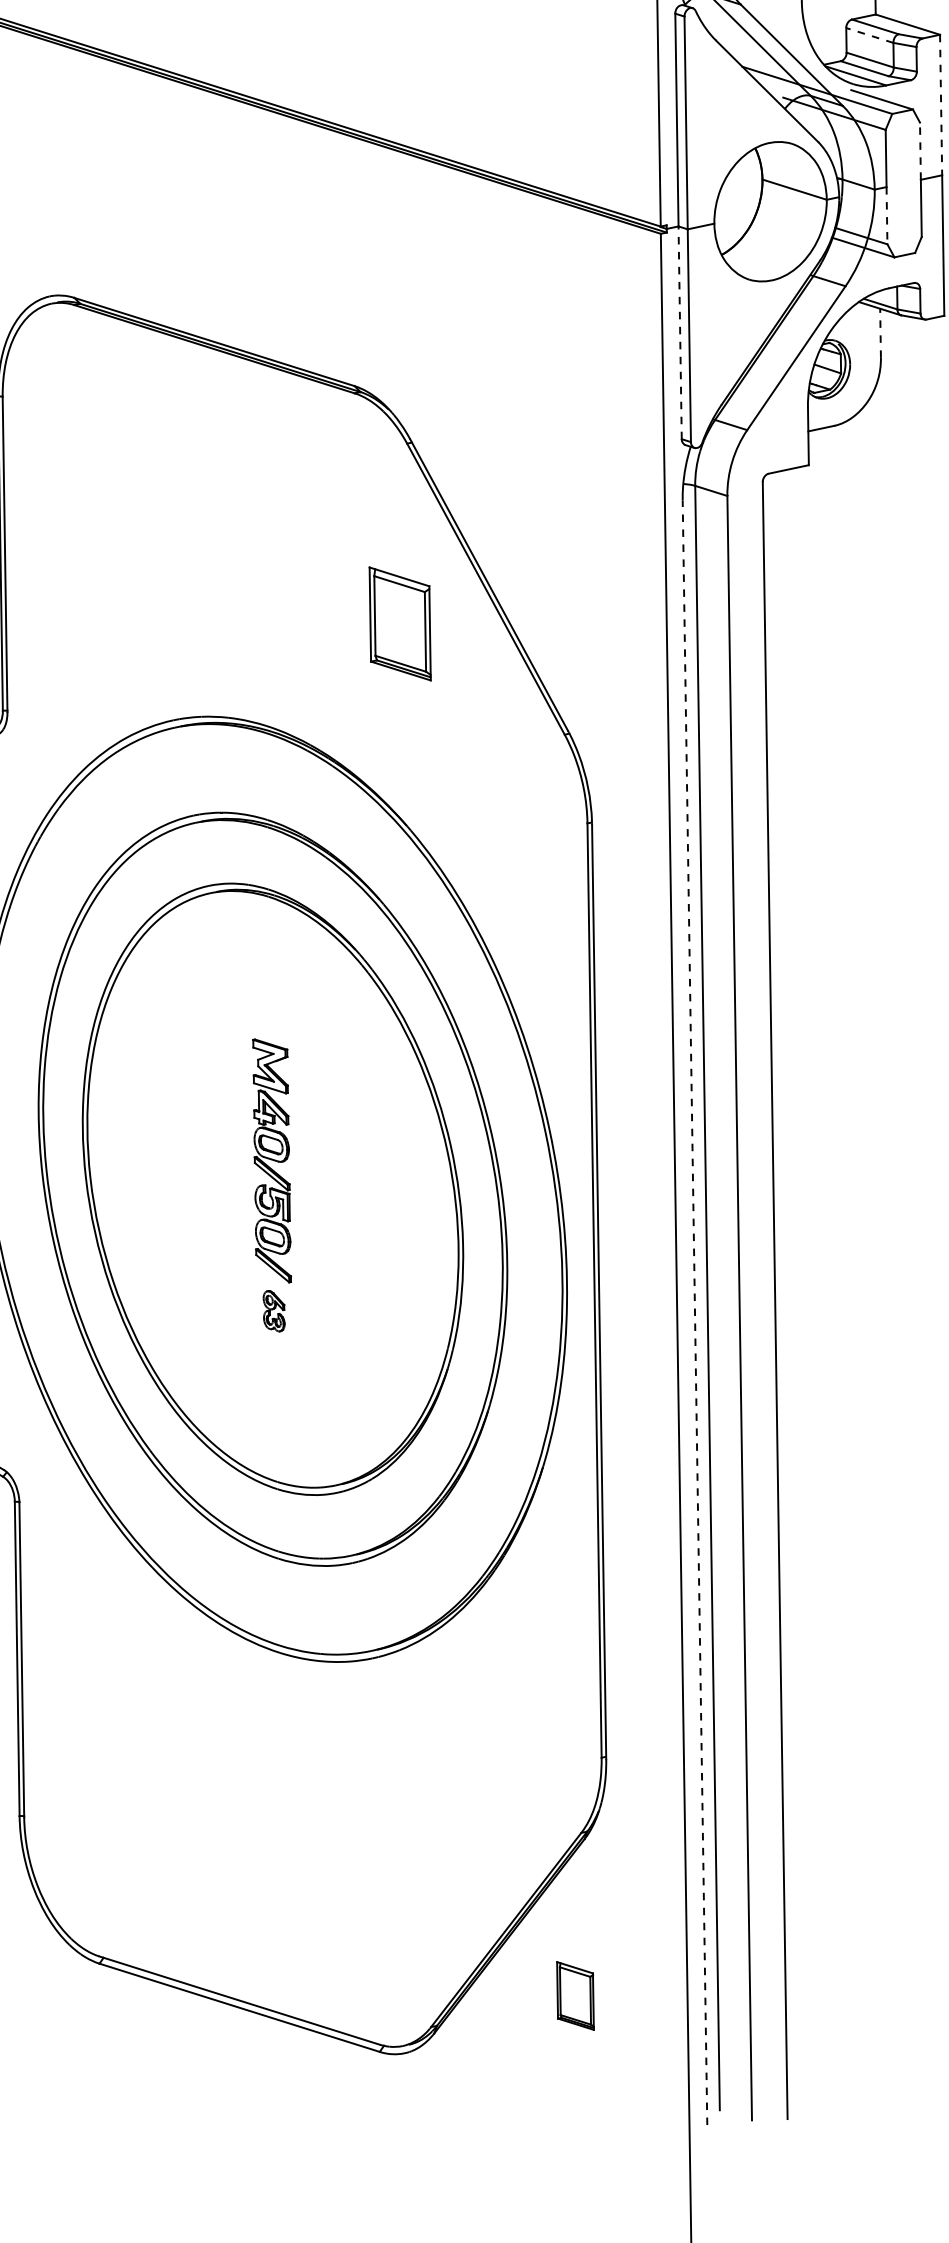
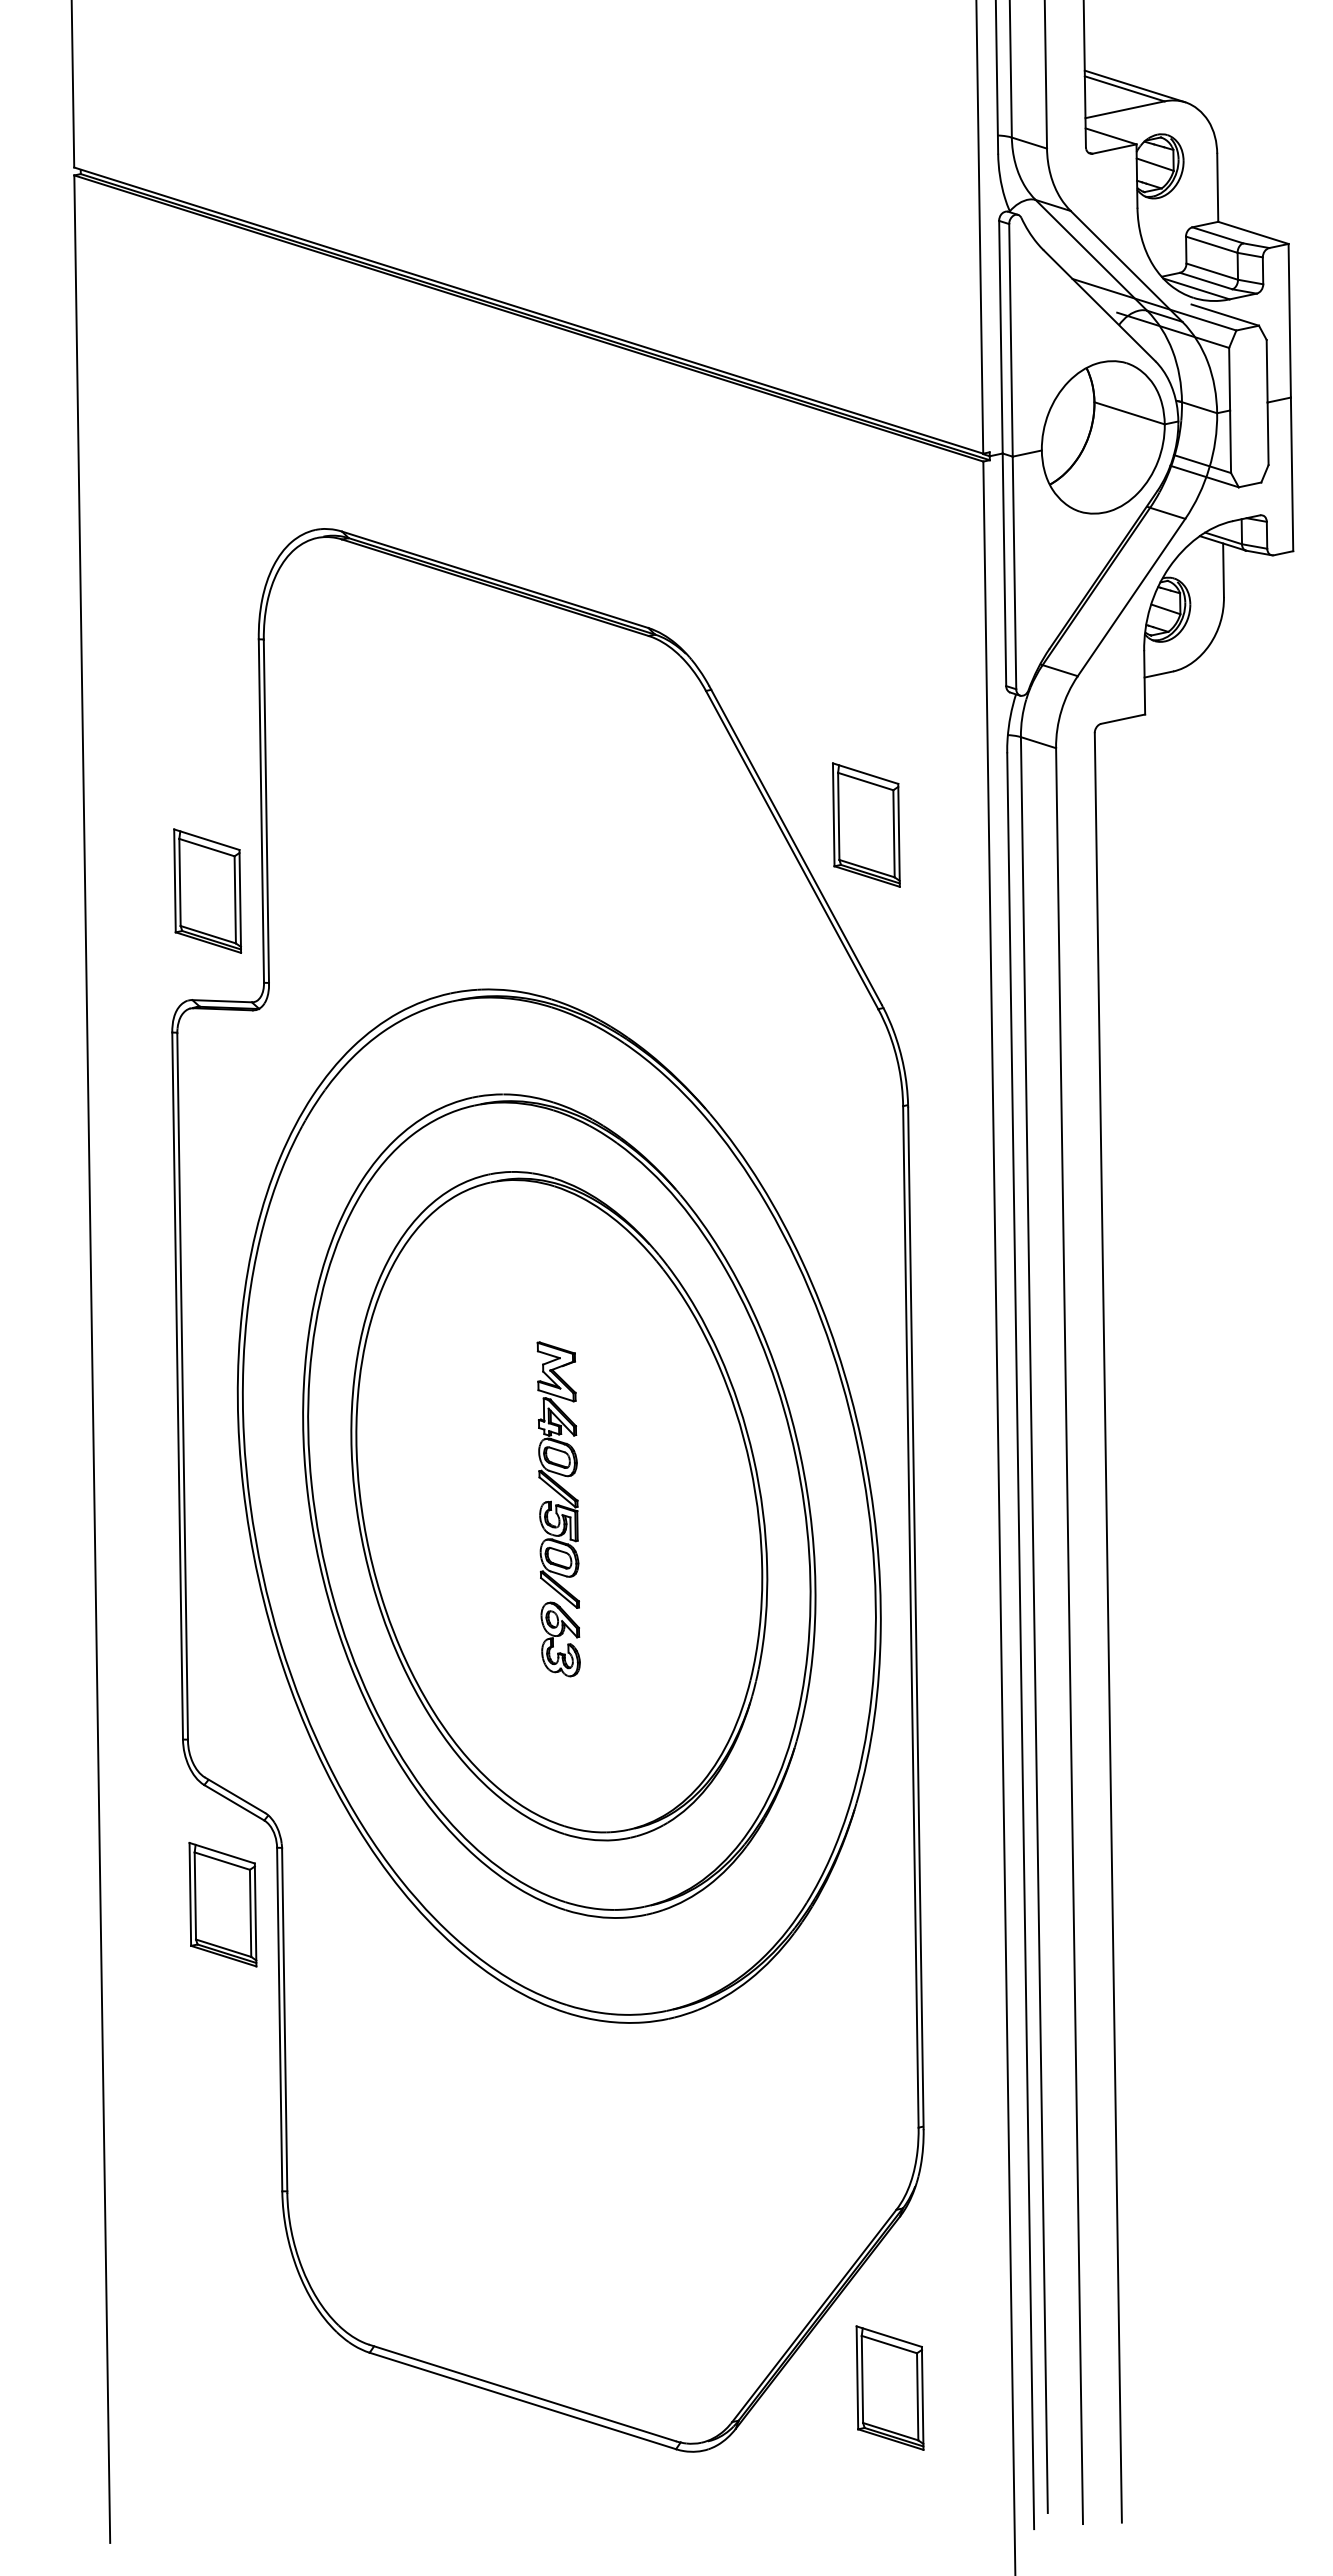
line: (869, 35) -> (1211, 244), dashed -> solid
line: (940, 104) -> (1289, 320), dashed -> solid
line: (920, 150) -> (1267, 370), dashed -> solid
line: (886, 216) -> (1230, 442), dashed -> solid
line: (680, 332) -> (1004, 569), dashed -> solid
line: (880, 333) -> (1223, 570), dashed -> solid
part: (400, 623) -> (866, 824), moved
part: (274, 1311) -> (560, 1639), size x1.67
line: (694, 1312) -> (1020, 1640), dashed -> solid
part: (575, 1995) -> (889, 2387), size x1.67

